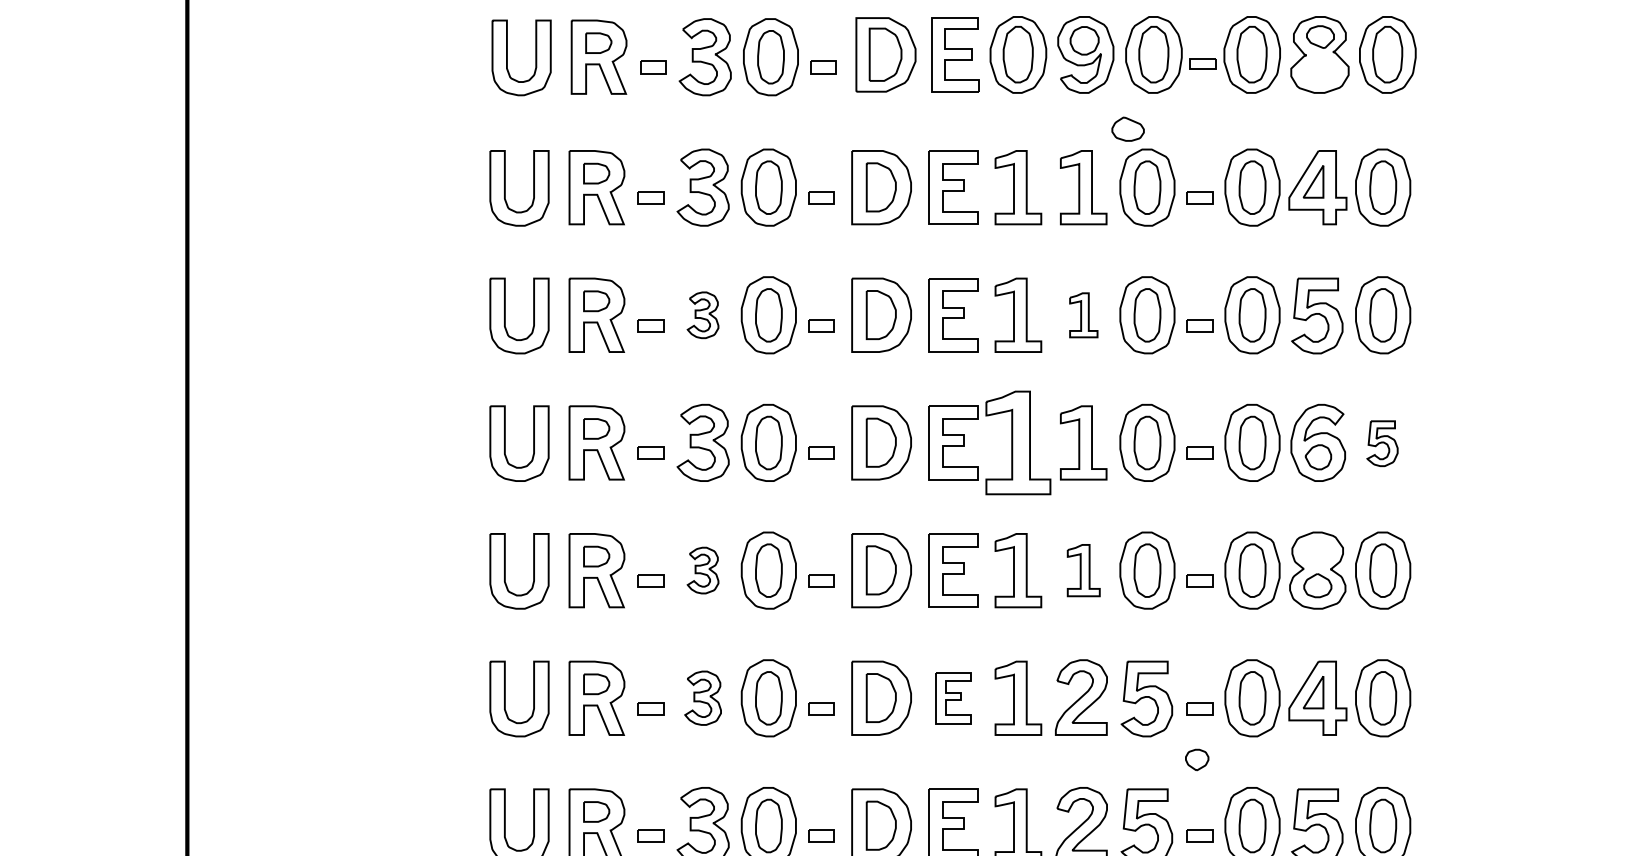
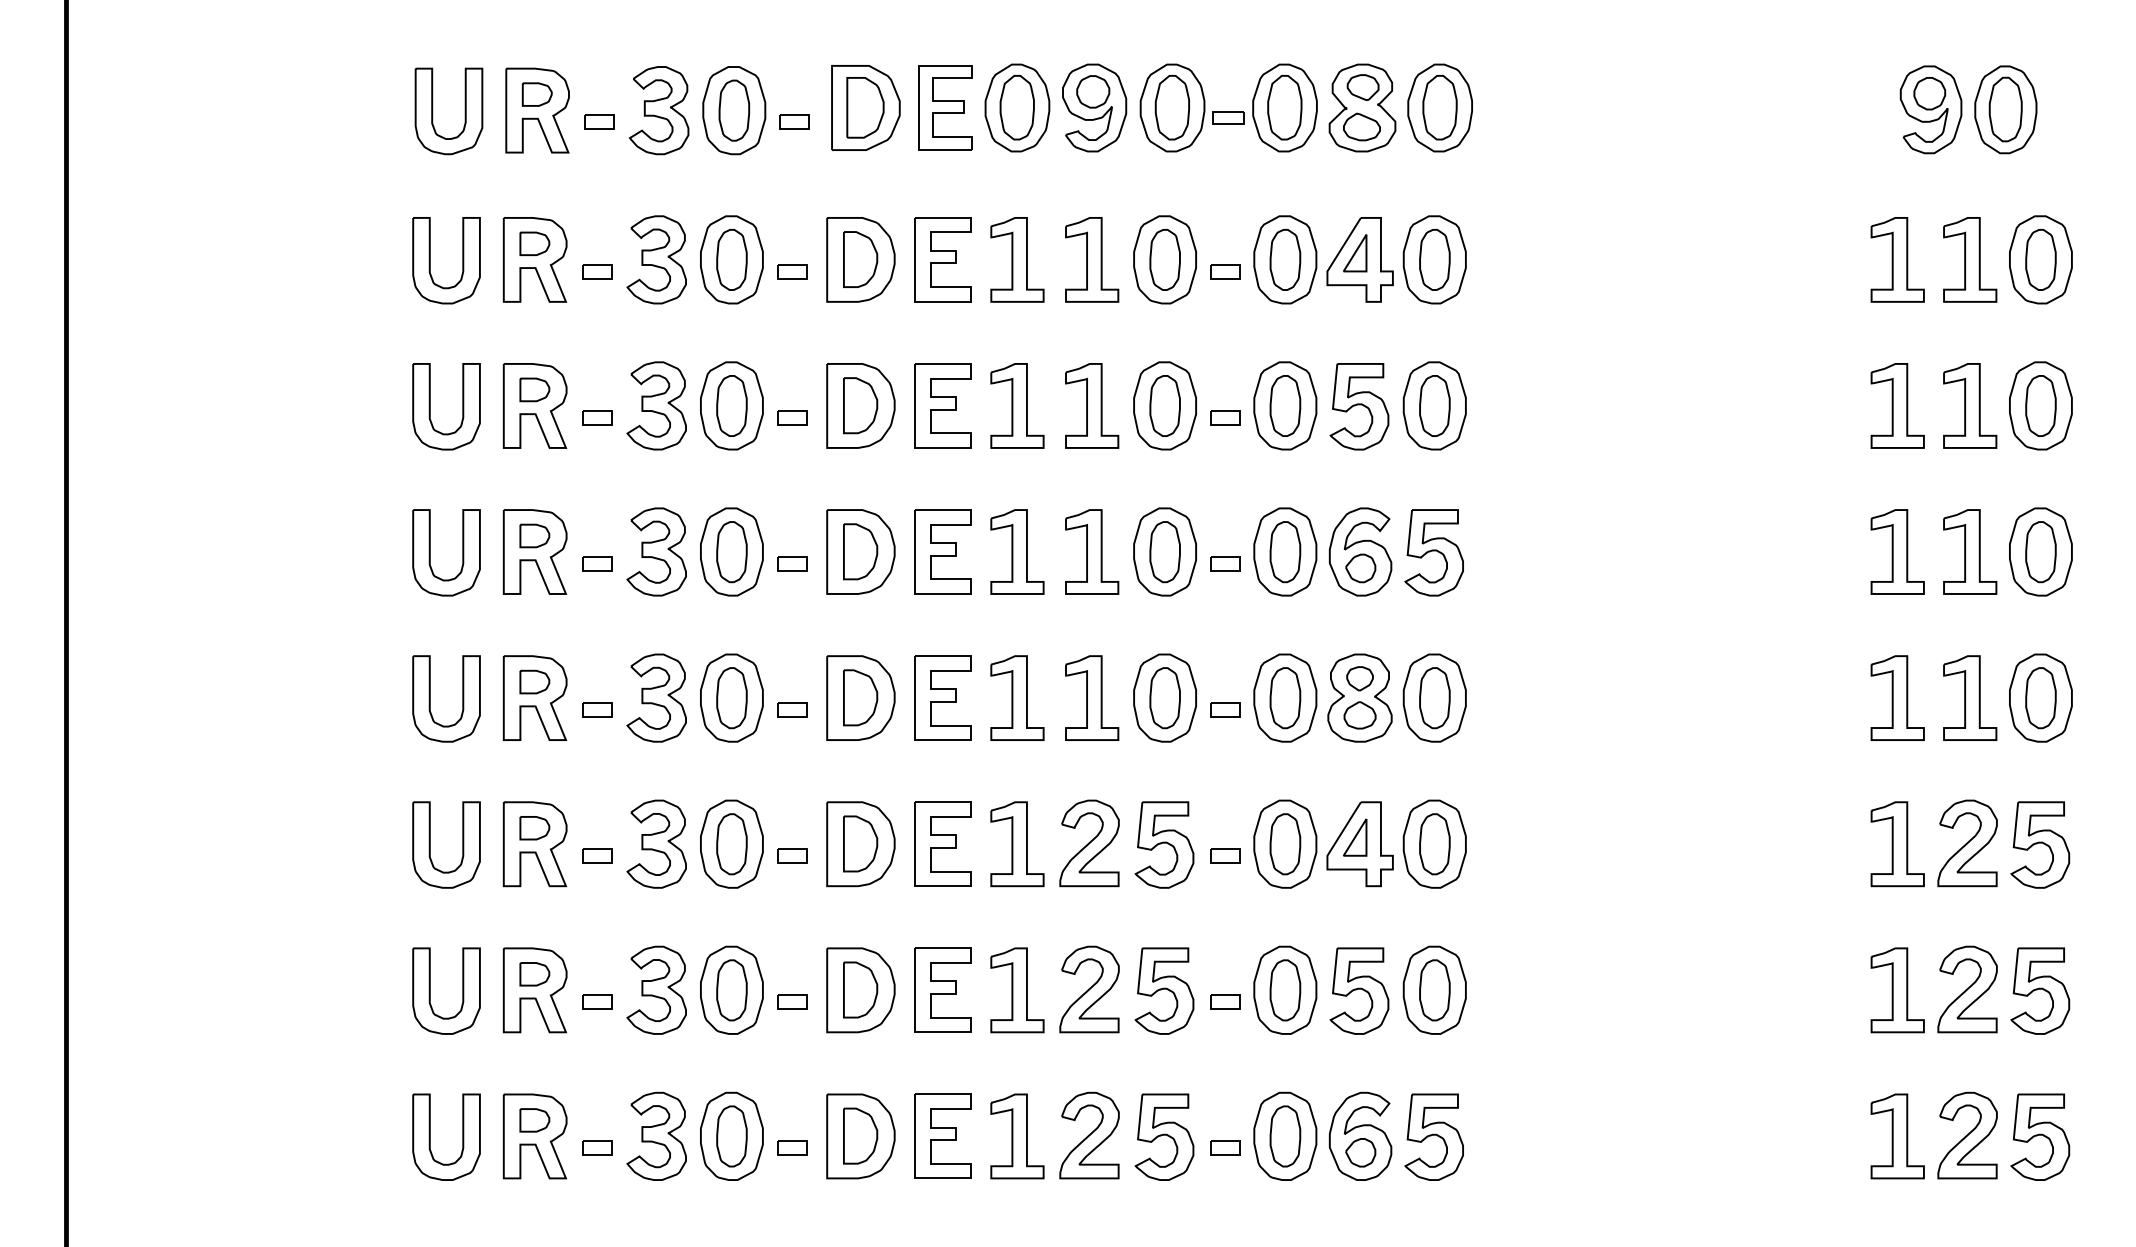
part: (1127, 128) -> (1361, 126), moved
part: (702, 314) -> (656, 405), size x1.67
part: (1083, 314) -> (1092, 405), size x1.67
part: (1018, 442) -> (1017, 551), size x0.71
part: (1381, 443) -> (1433, 552), size x1.67
part: (702, 570) -> (656, 697), size x1.67
part: (1083, 570) -> (1092, 697), size x1.43
part: (702, 697) -> (656, 843), size x1.43
part: (952, 697) -> (942, 843), size x1.43
part: (1196, 759) -> (1359, 678), moved

